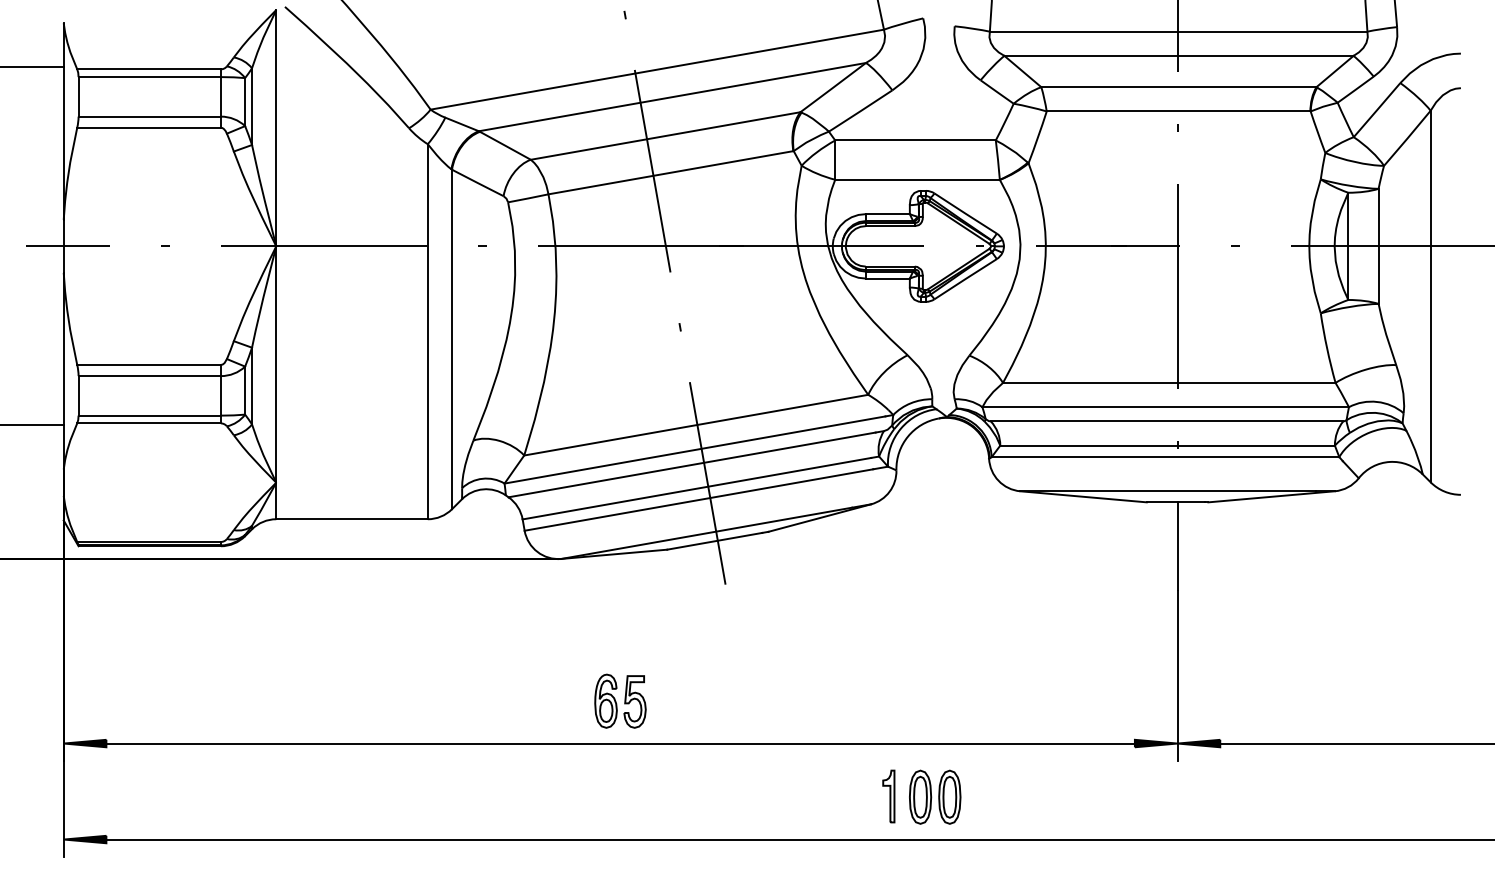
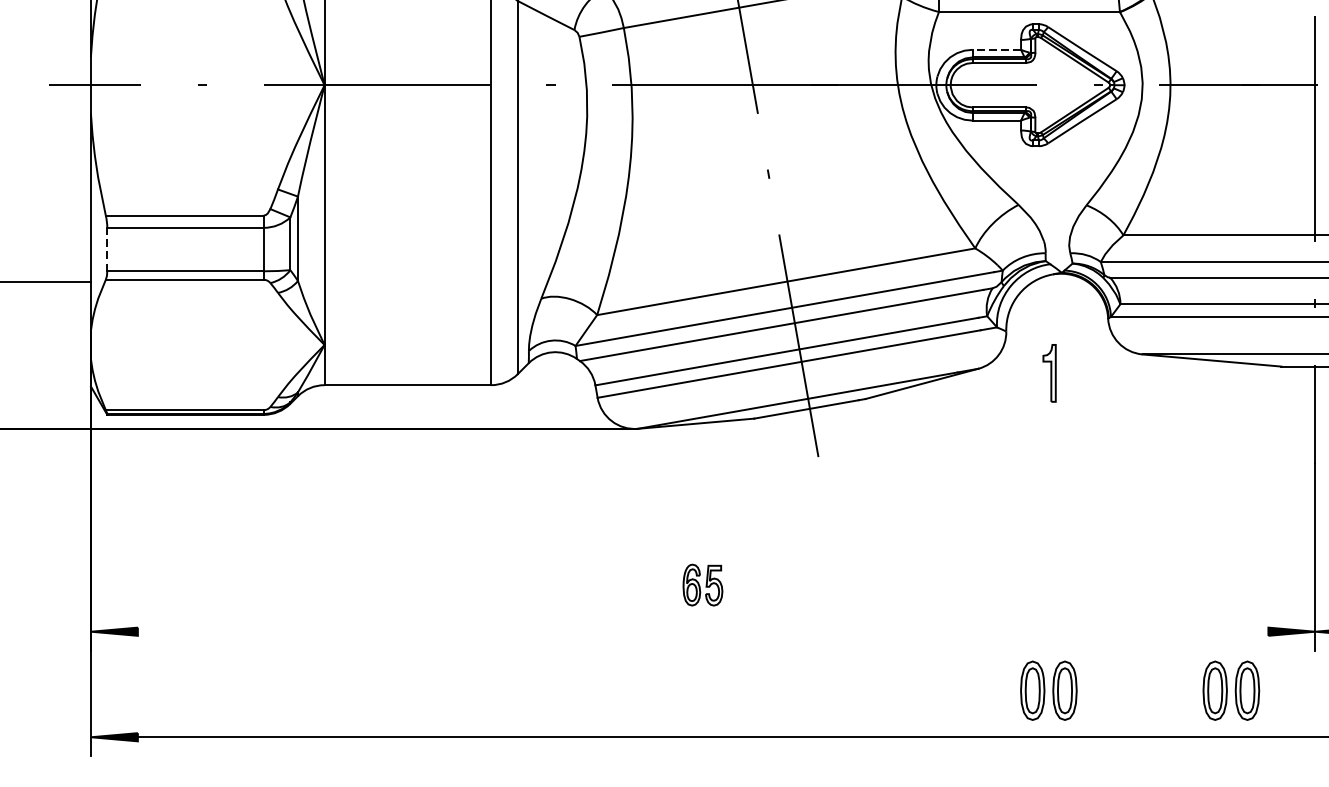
line: (887, 214) -> (996, 50), solid -> dashed
line: (78, 395) -> (107, 249), solid -> dashed
part: (620, 700) -> (702, 584), size x0.7
line: (620, 743) -> (702, 631), removed
part: (888, 796) -> (1049, 373), moved
part: (1101, 796) -> (1231, 689), added

